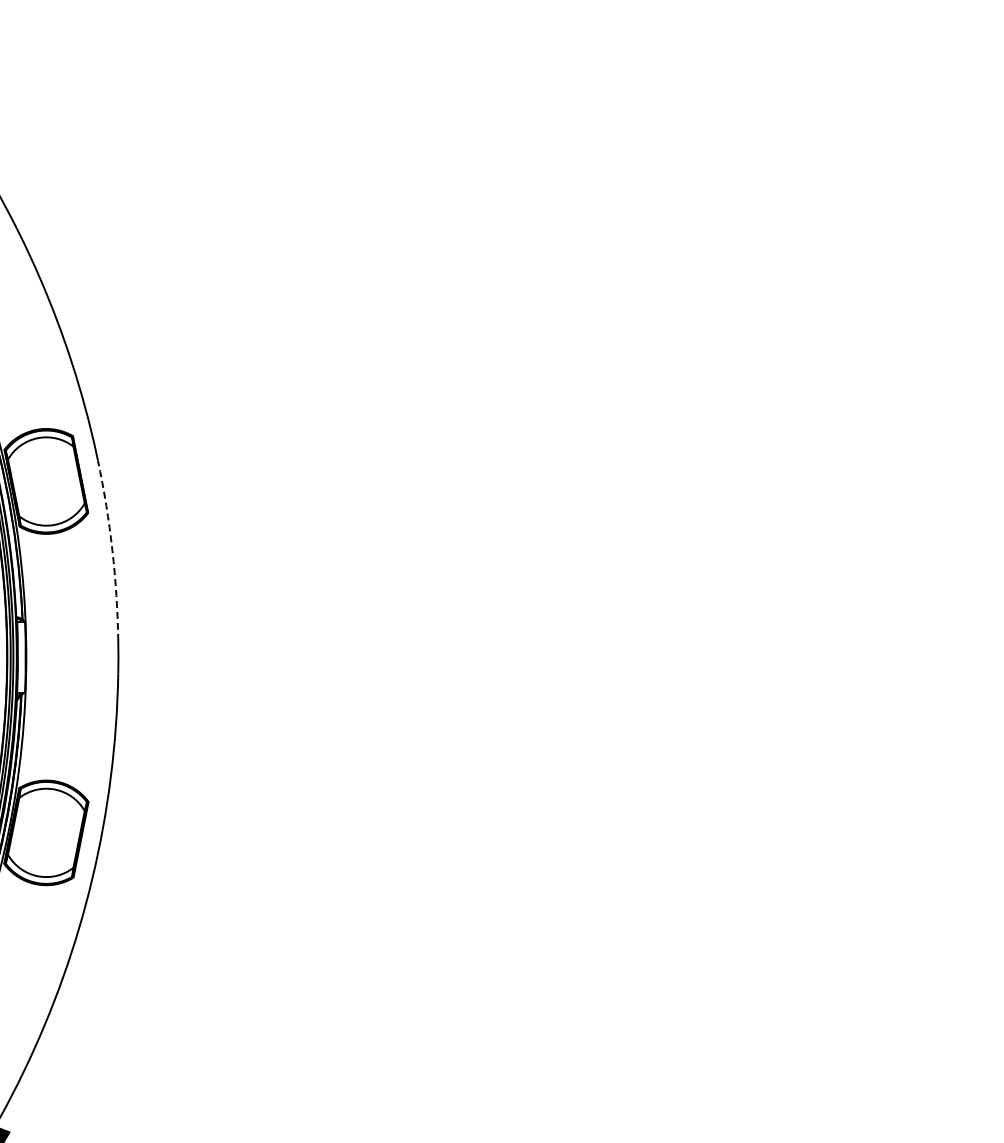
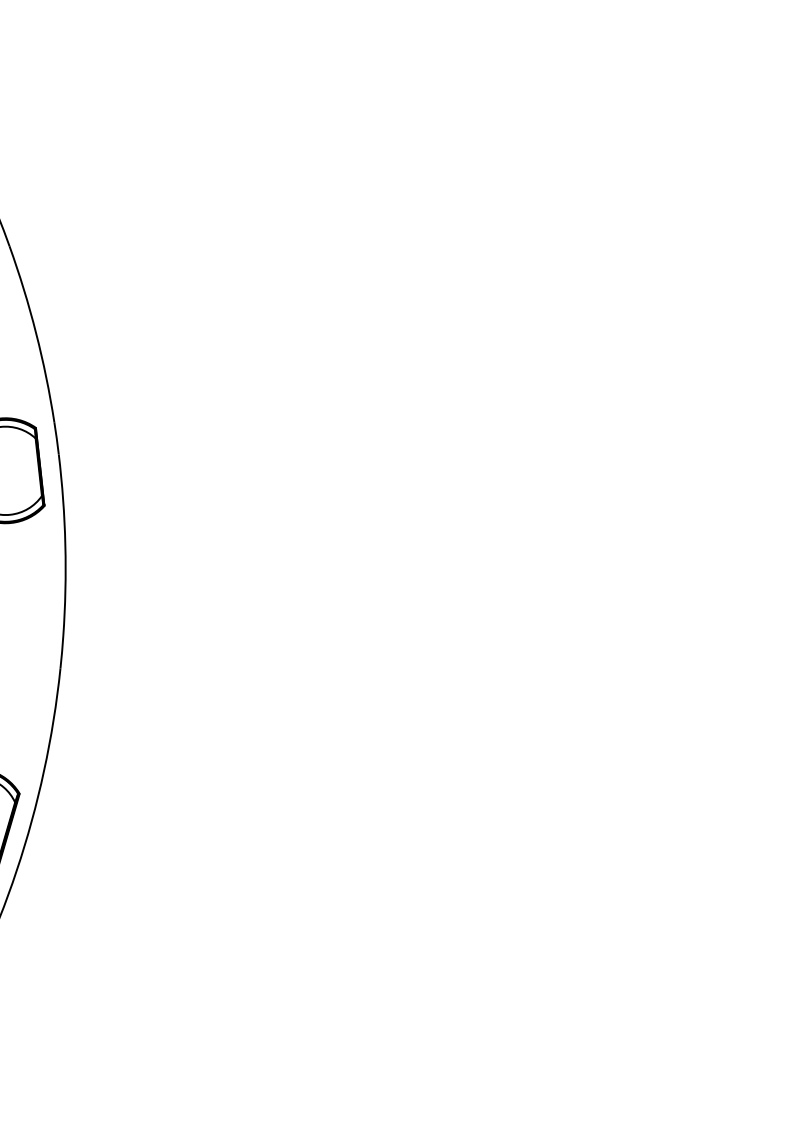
arc: (112, 550) -> (65, 545), dashed -> solid

